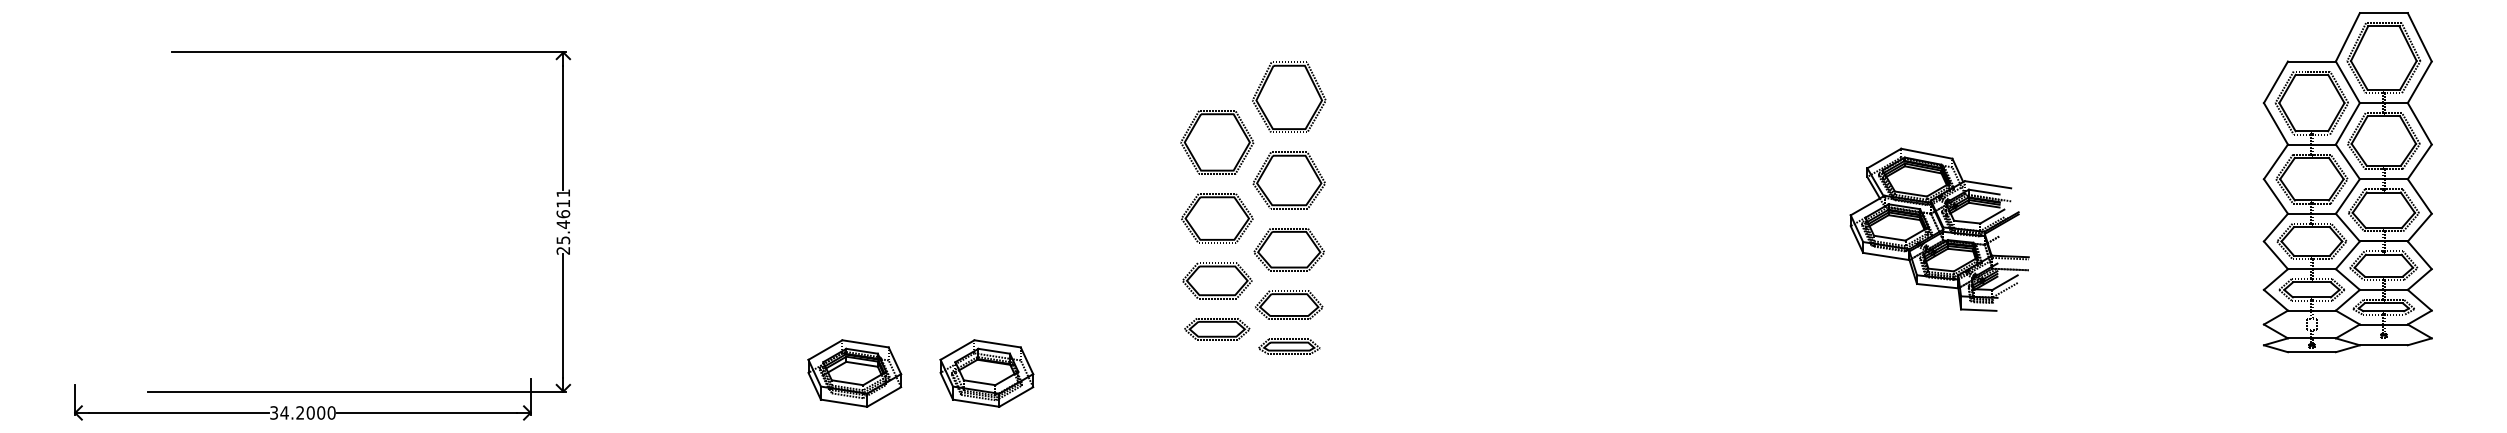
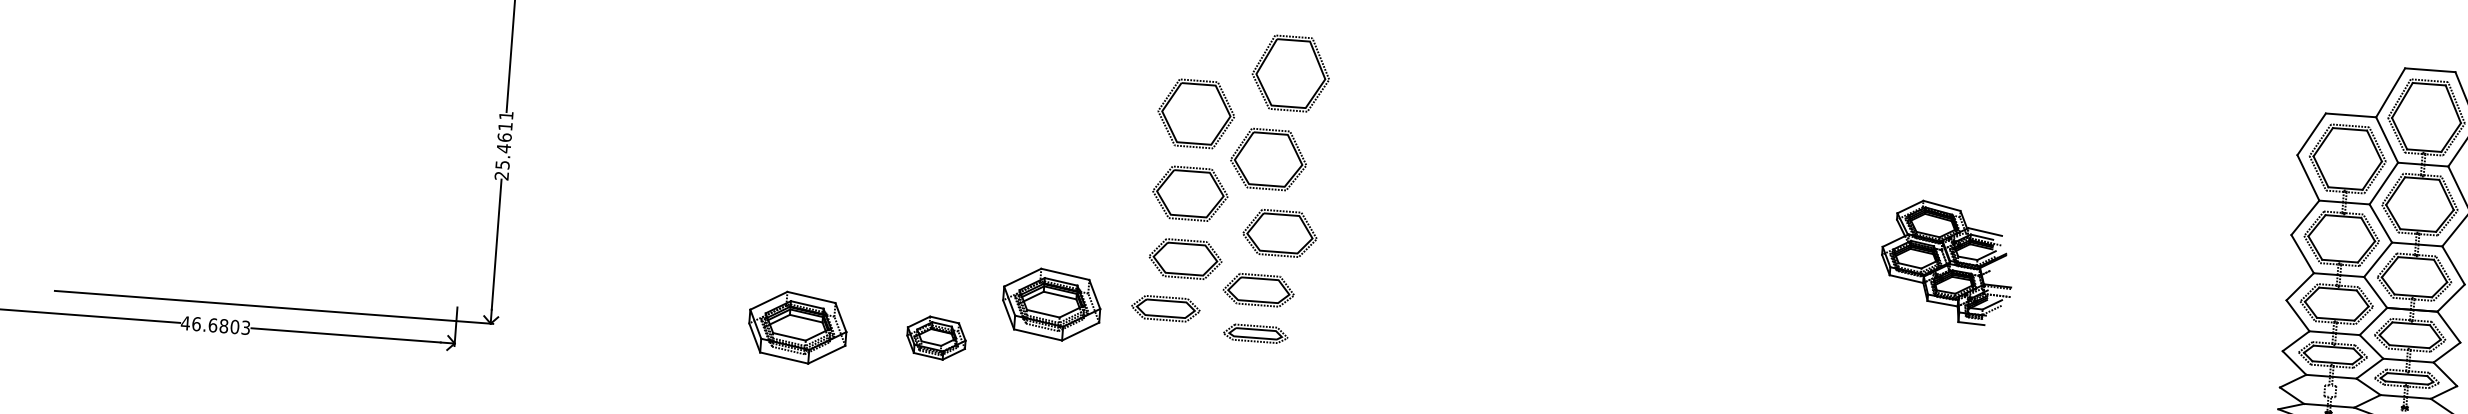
part: (1289, 96) -> (1291, 72), moved
part: (1939, 229) -> (1947, 262), size x0.7
part: (1288, 249) -> (1279, 233), moved
part: (1217, 329) -> (1166, 308), moved
part: (1093, 333) -> (1051, 304), added
part: (986, 373) -> (935, 338), size x0.6
text: (302, 412) -> (215, 325), 34.2000 -> 46.6803

